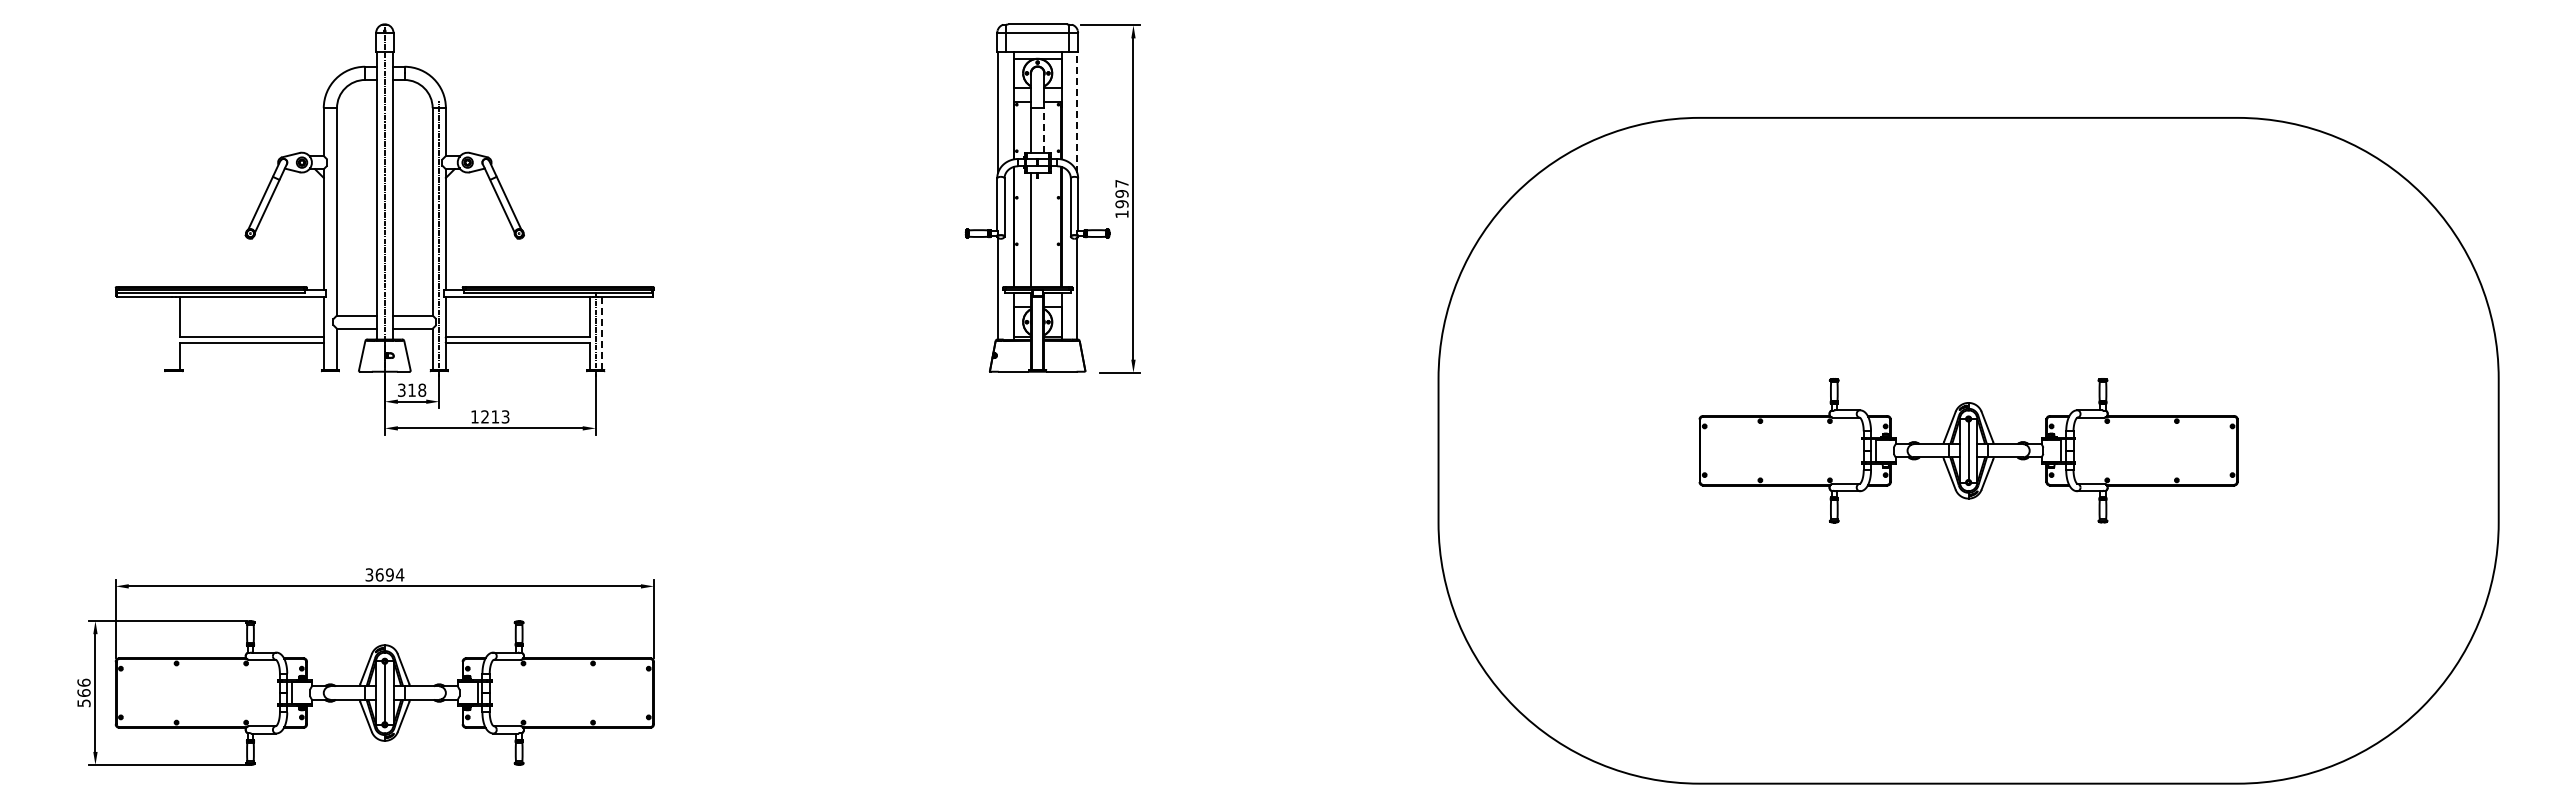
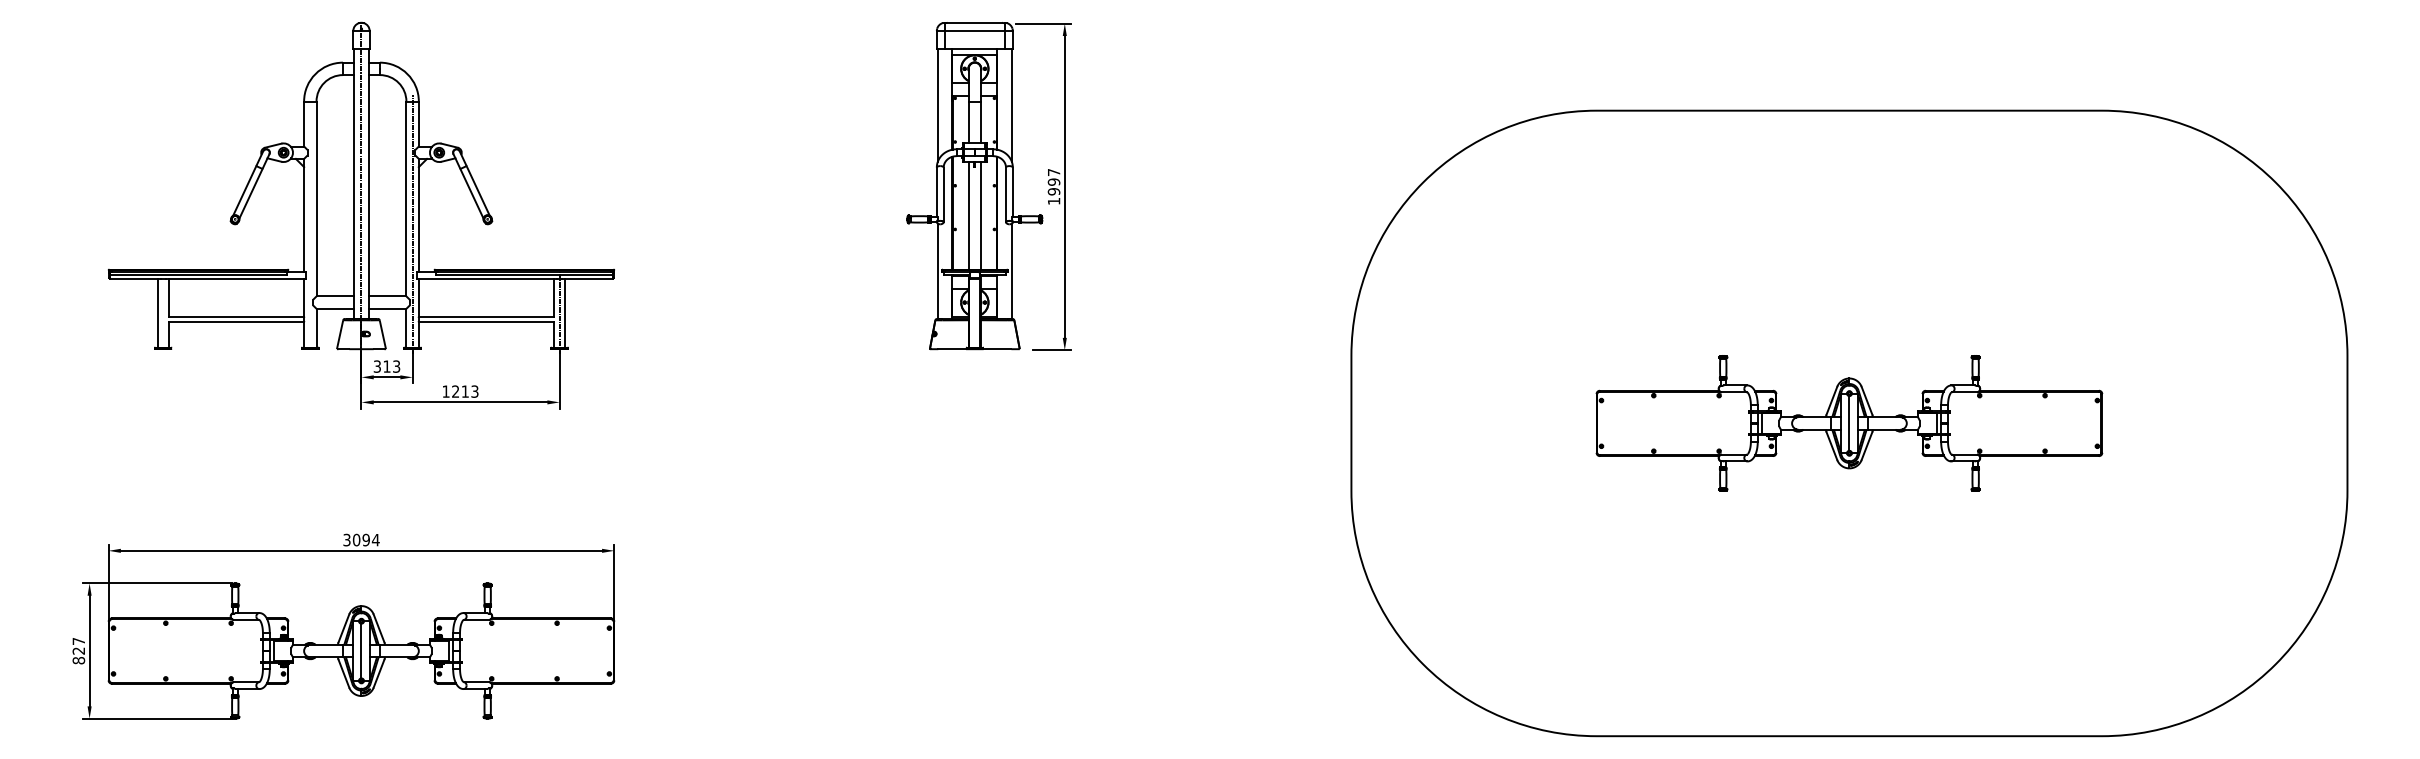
line: (1077, 111) -> (1012, 104), dashed -> solid
line: (1044, 129) -> (981, 121), dashed -> solid
line: (1044, 229) -> (981, 215), added
line: (168, 333) -> (158, 313), added
line: (601, 333) -> (565, 313), dashed -> solid
text: (422, 389) -> (396, 365), 318 -> 313
text: (379, 574) -> (356, 539), 3694 -> 3094
text: (83, 692) -> (78, 650), 566 -> 827

